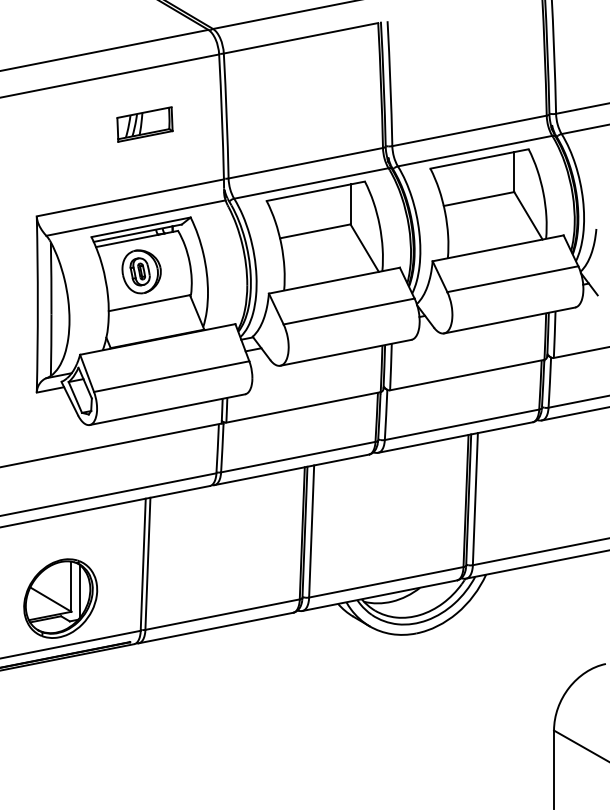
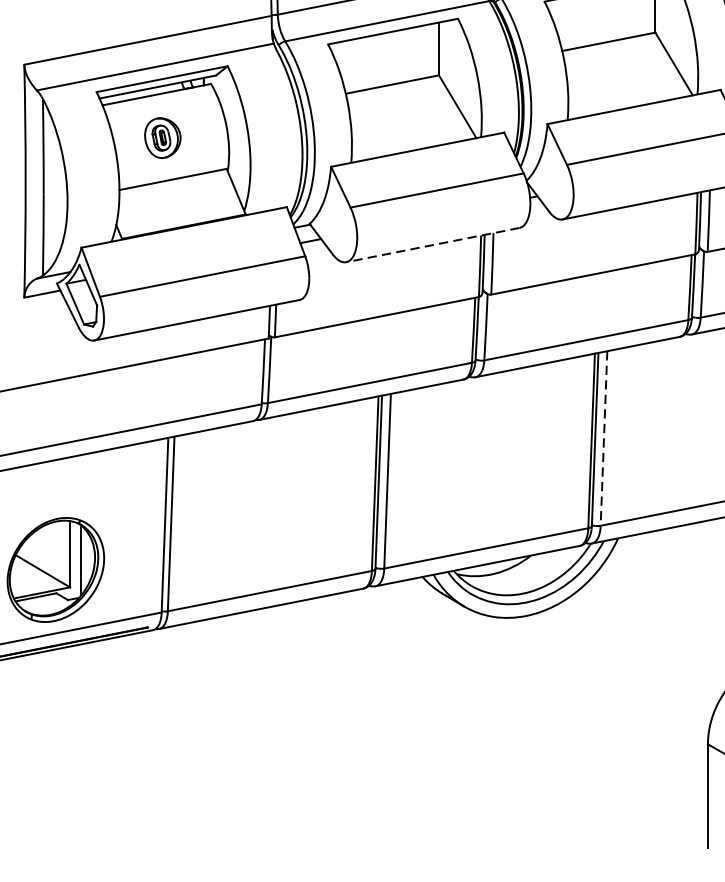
part: (141, 271) -> (162, 137), size x0.7
line: (345, 352) -> (432, 244), solid -> dashed
line: (475, 499) -> (604, 438), solid -> dashed

